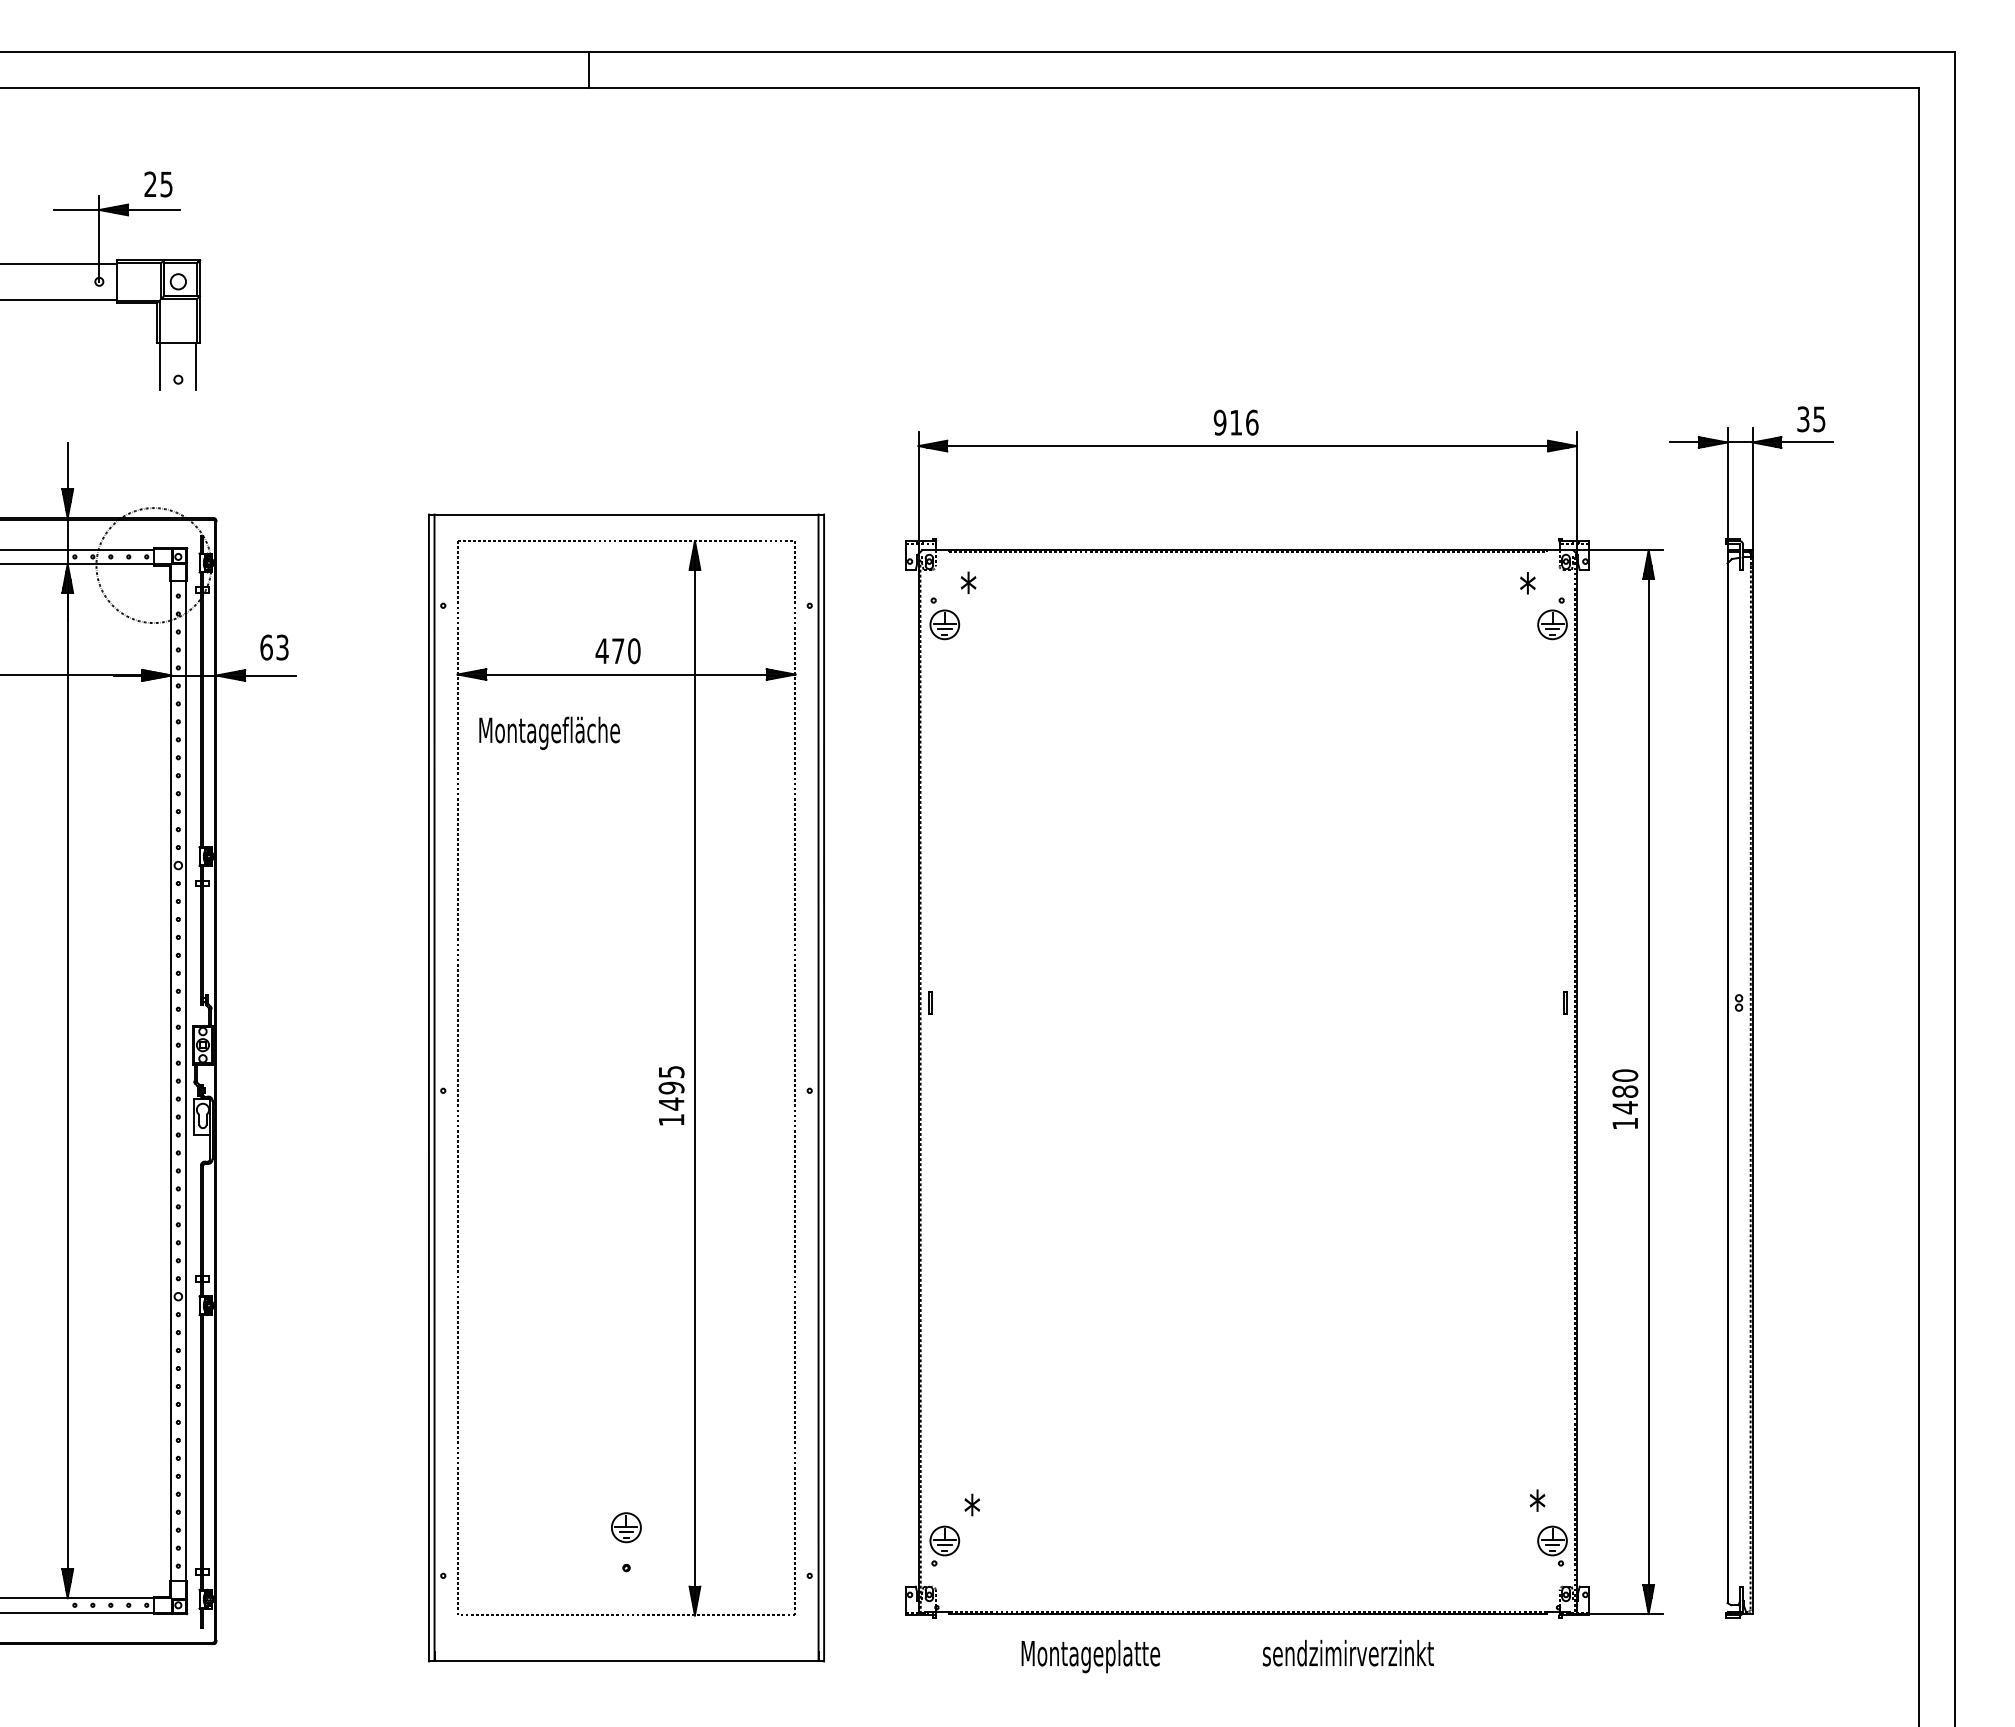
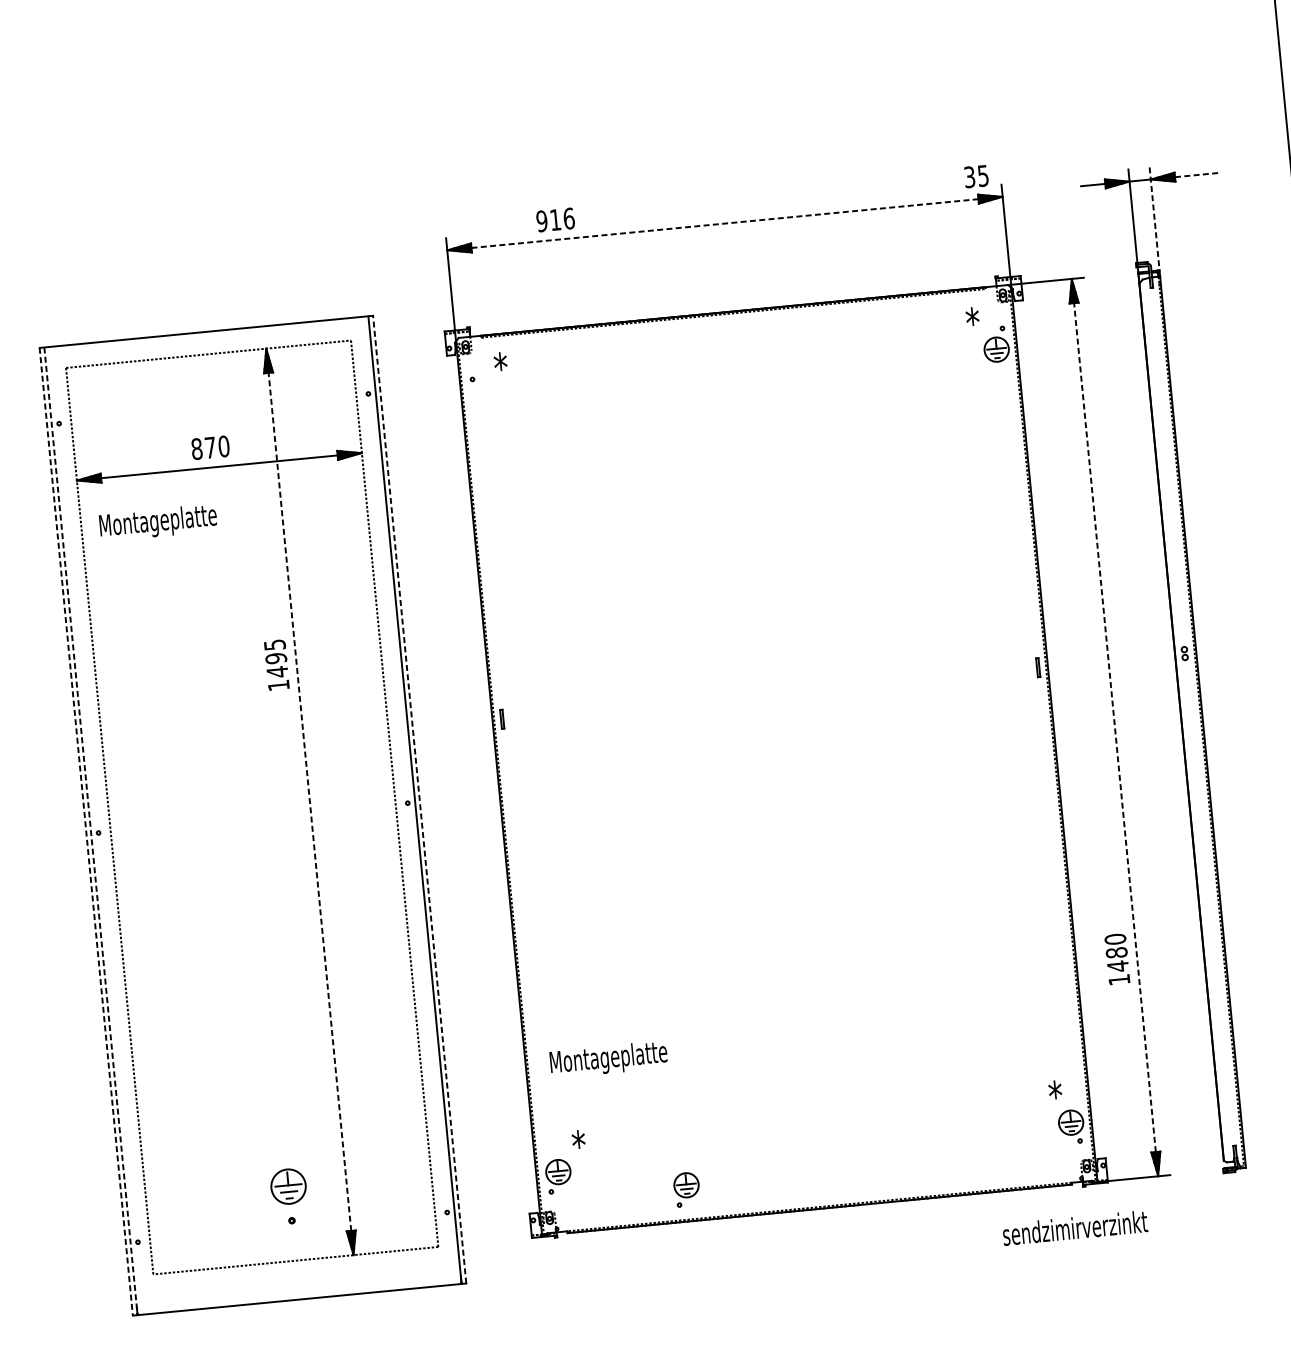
text: (1811, 419) -> (976, 176), moved
text: (1235, 422) -> (554, 219), moved
line: (1807, 442) -> (1197, 175), solid -> dashed
line: (1248, 446) -> (725, 223), solid -> dashed
line: (1752, 489) -> (1154, 219), solid -> dashed
part: (944, 624) -> (483, 398), removed
text: (601, 651) -> (196, 449), 470 -> 870
text: (590, 733) -> (193, 519), Montagefläche -> Montageplatte
line: (694, 1077) -> (309, 801), solid -> dashed
line: (1648, 1081) -> (1114, 727), solid -> dashed
line: (434, 1087) -> (90, 830), solid -> dashed
line: (824, 1087) -> (419, 799), solid -> dashed
line: (428, 1088) -> (85, 832), solid -> dashed
text: (671, 1095) -> (276, 664), moved
text: (1625, 1098) -> (1117, 958), moved
part: (626, 1527) -> (288, 1186), size x1.4
part: (1093, 1575) -> (686, 1189), added
text: (1348, 1652) -> (1075, 1227), moved
text: (1090, 1656) -> (608, 1059), moved

